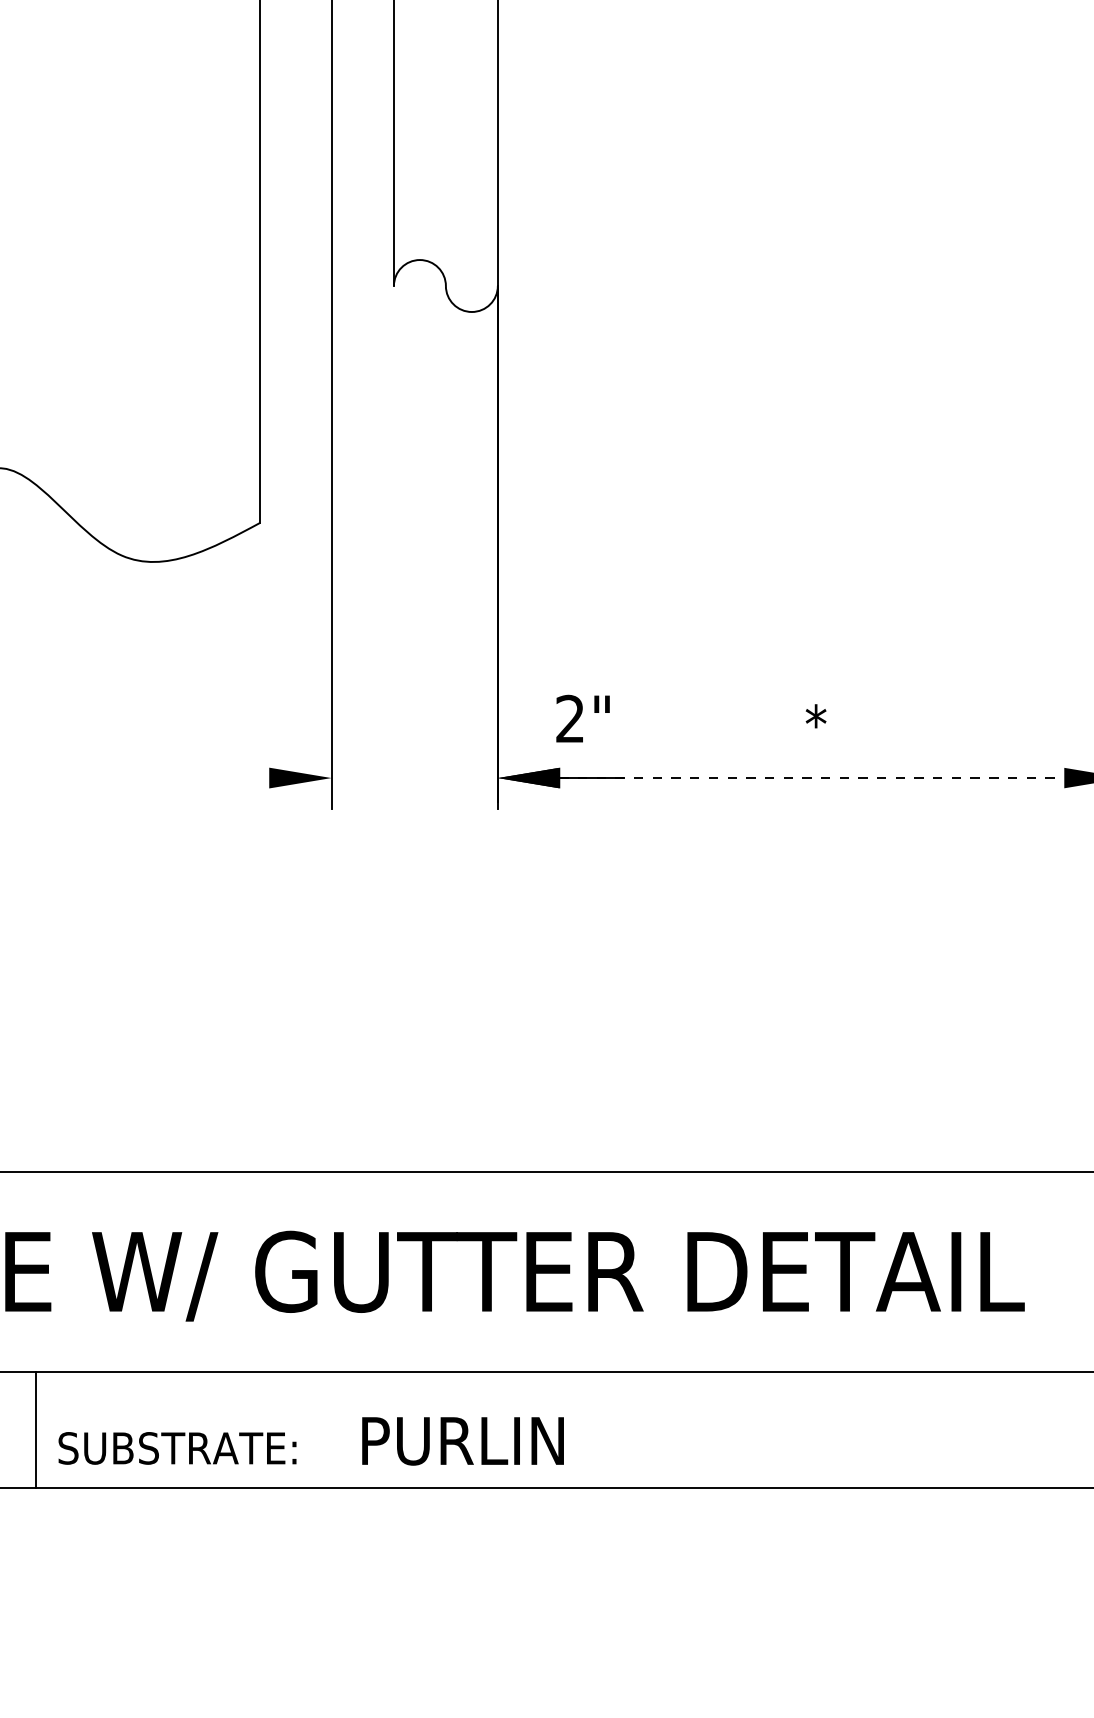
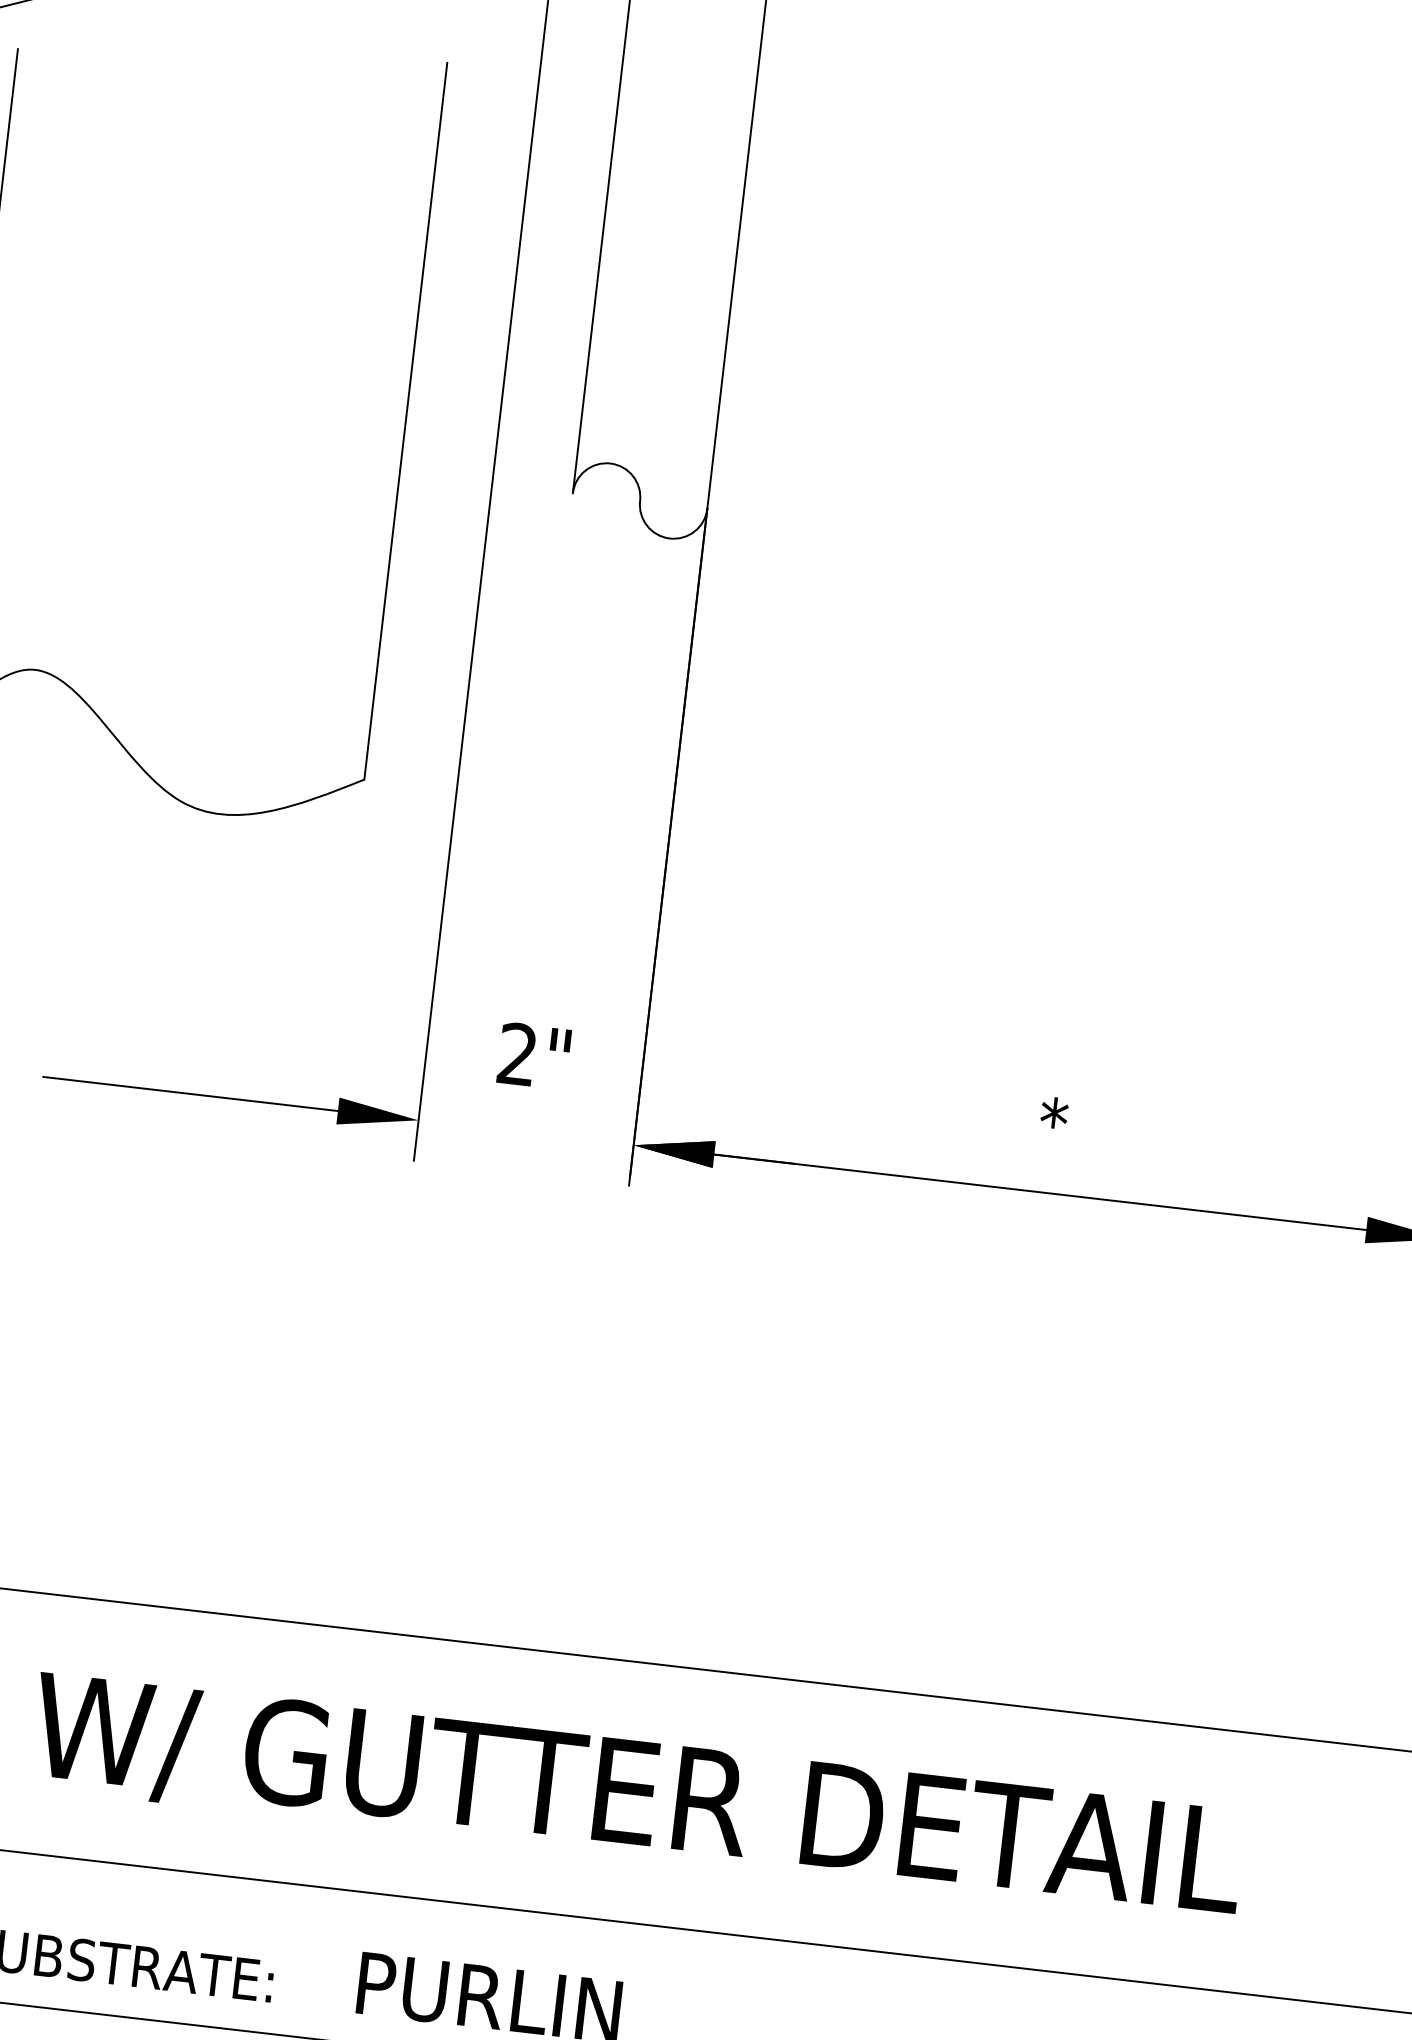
text: (582, 718) -> (533, 1055), moved
line: (155, 778) -> (190, 1094), added
line: (812, 778) -> (1040, 1192), dashed -> solid

